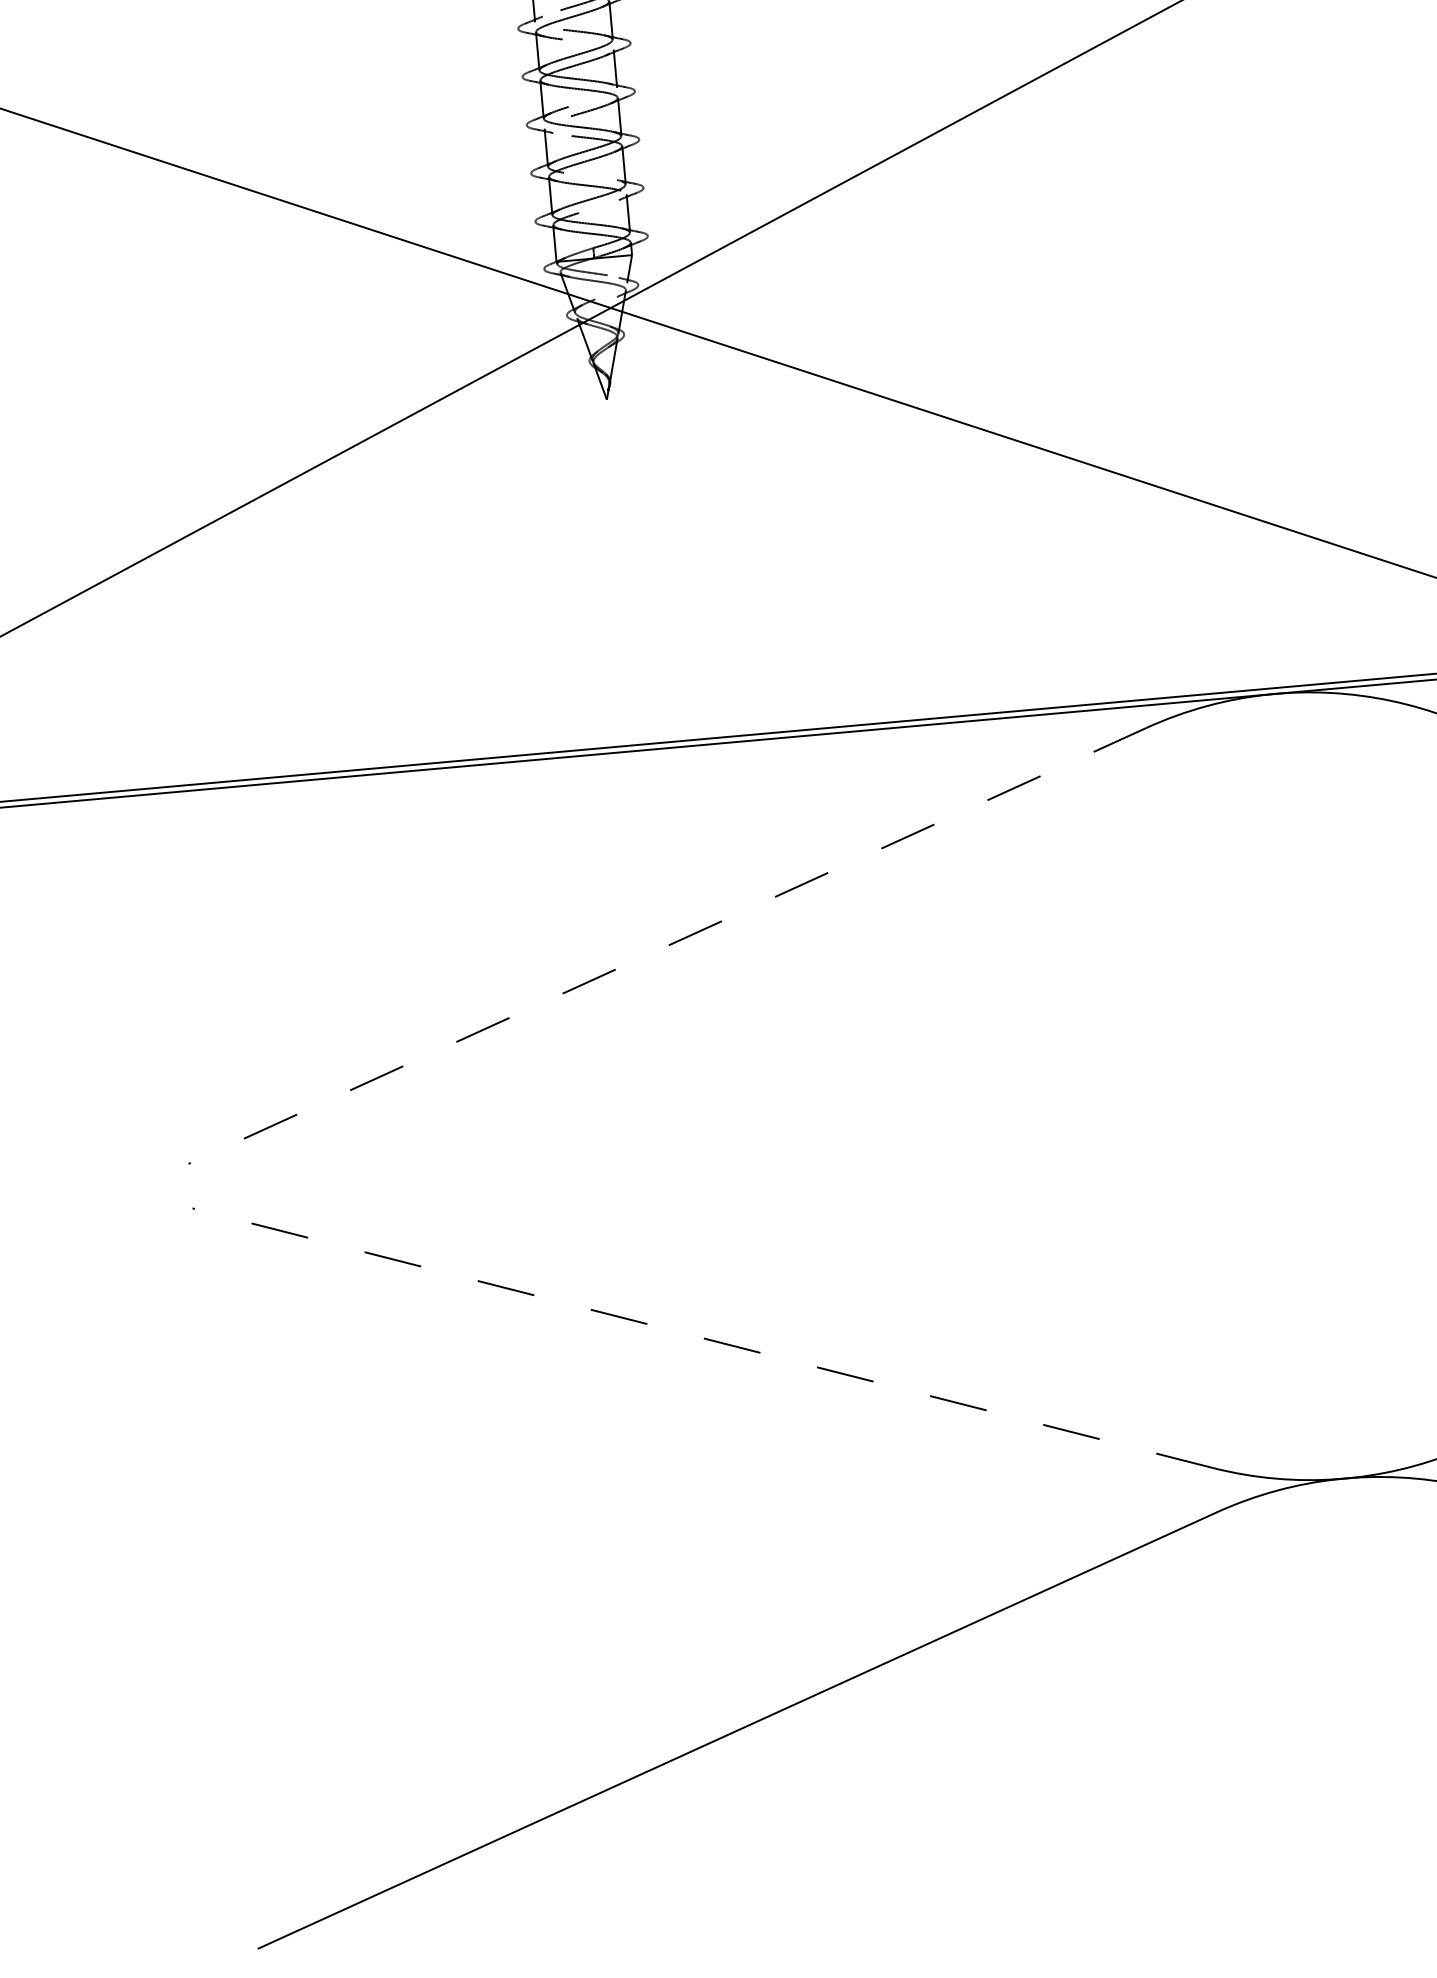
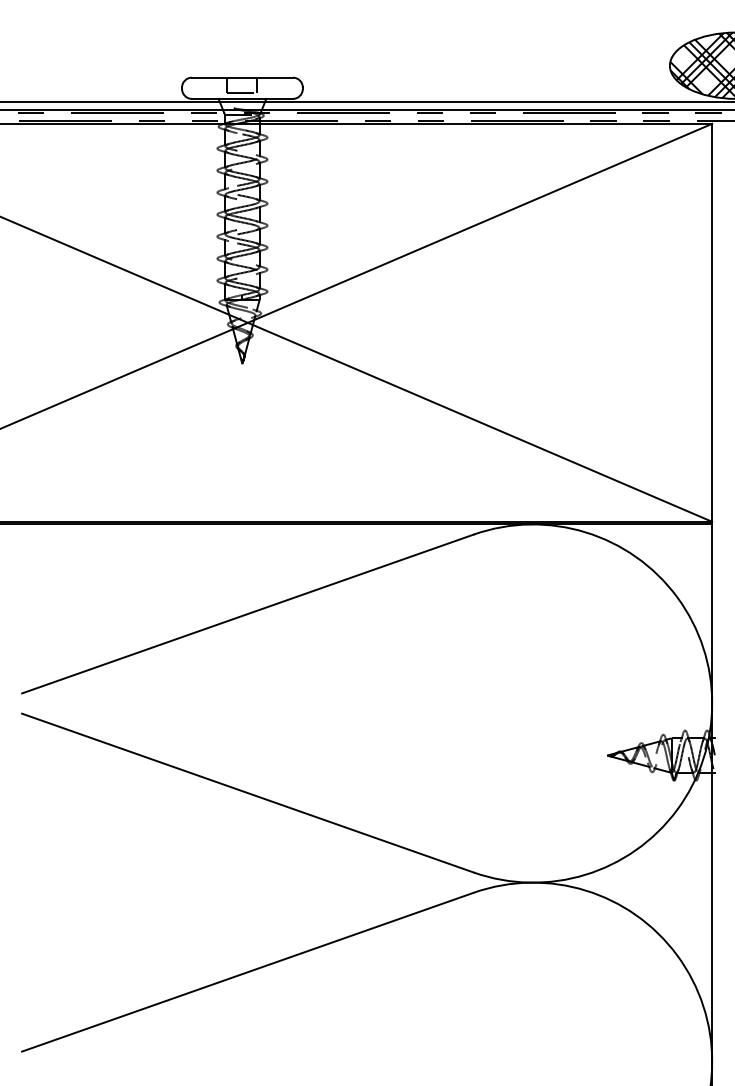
line: (666, 947) -> (247, 614), dashed -> solid
line: (701, 1336) -> (247, 792), dashed -> solid

